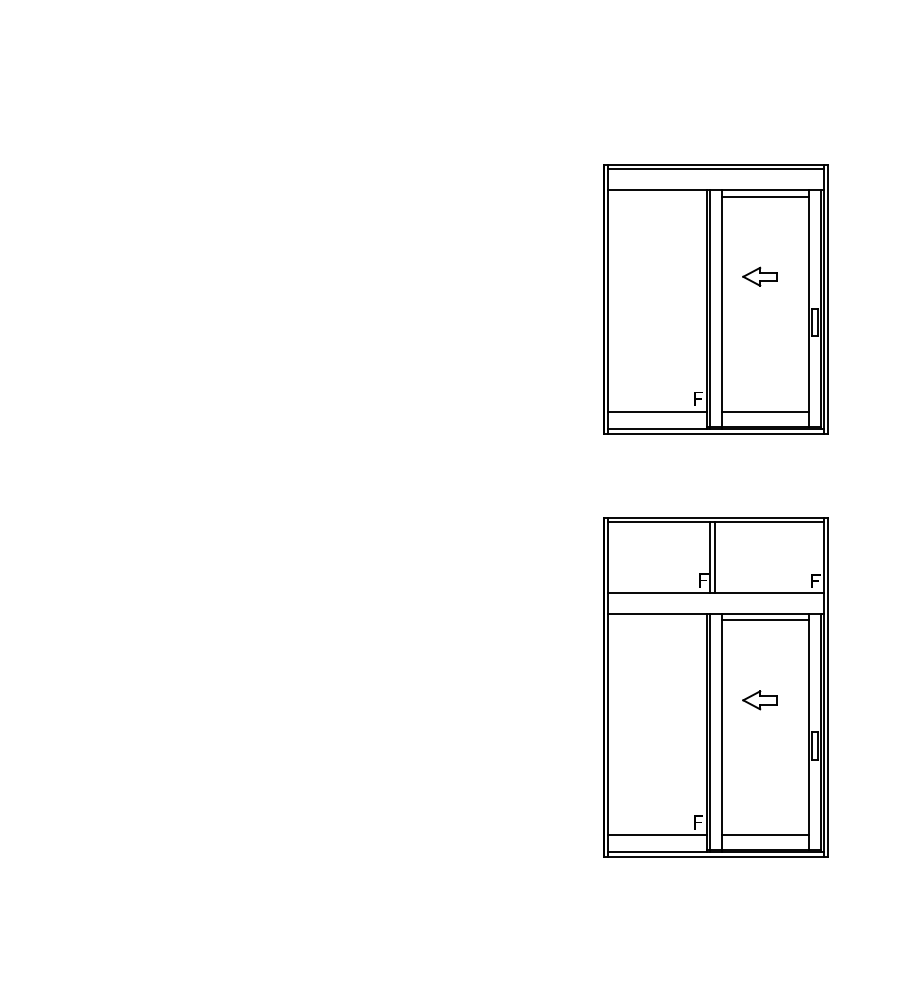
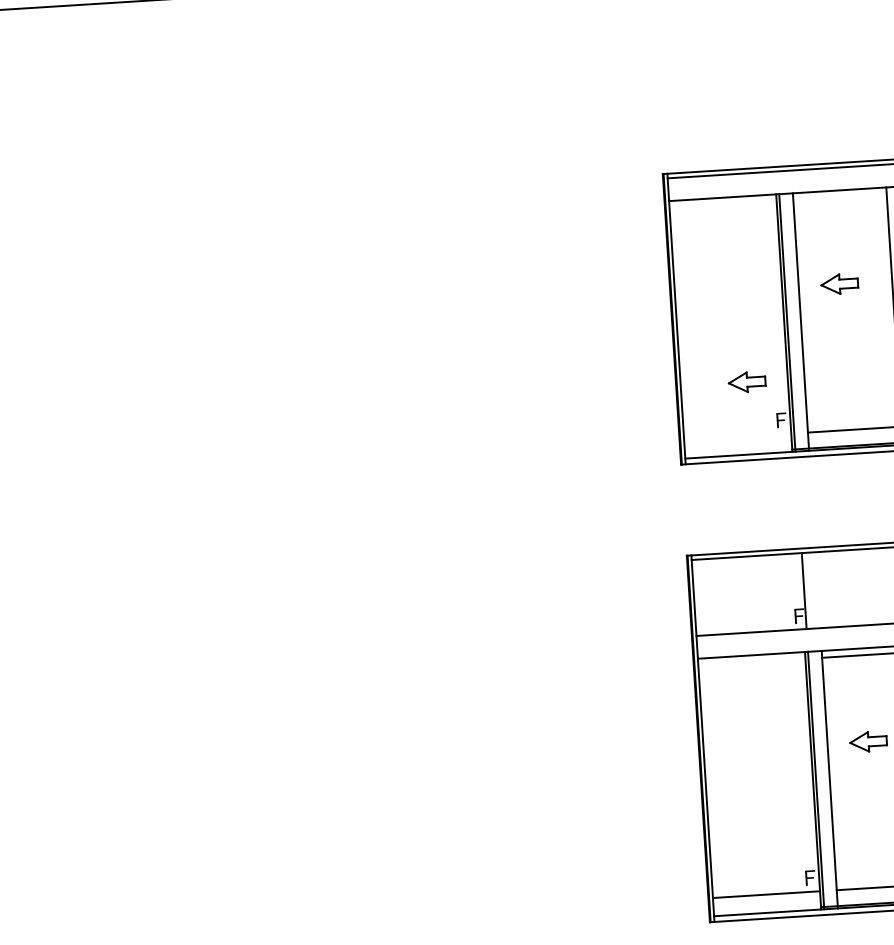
line: (765, 196) -> (840, 197), removed
part: (668, 361) -> (746, 381), added
line: (656, 411) -> (736, 436), removed
line: (714, 557) -> (809, 590), removed

